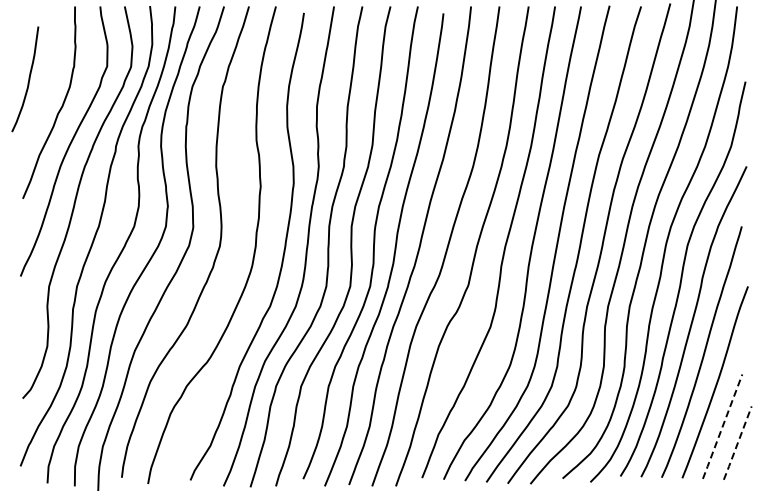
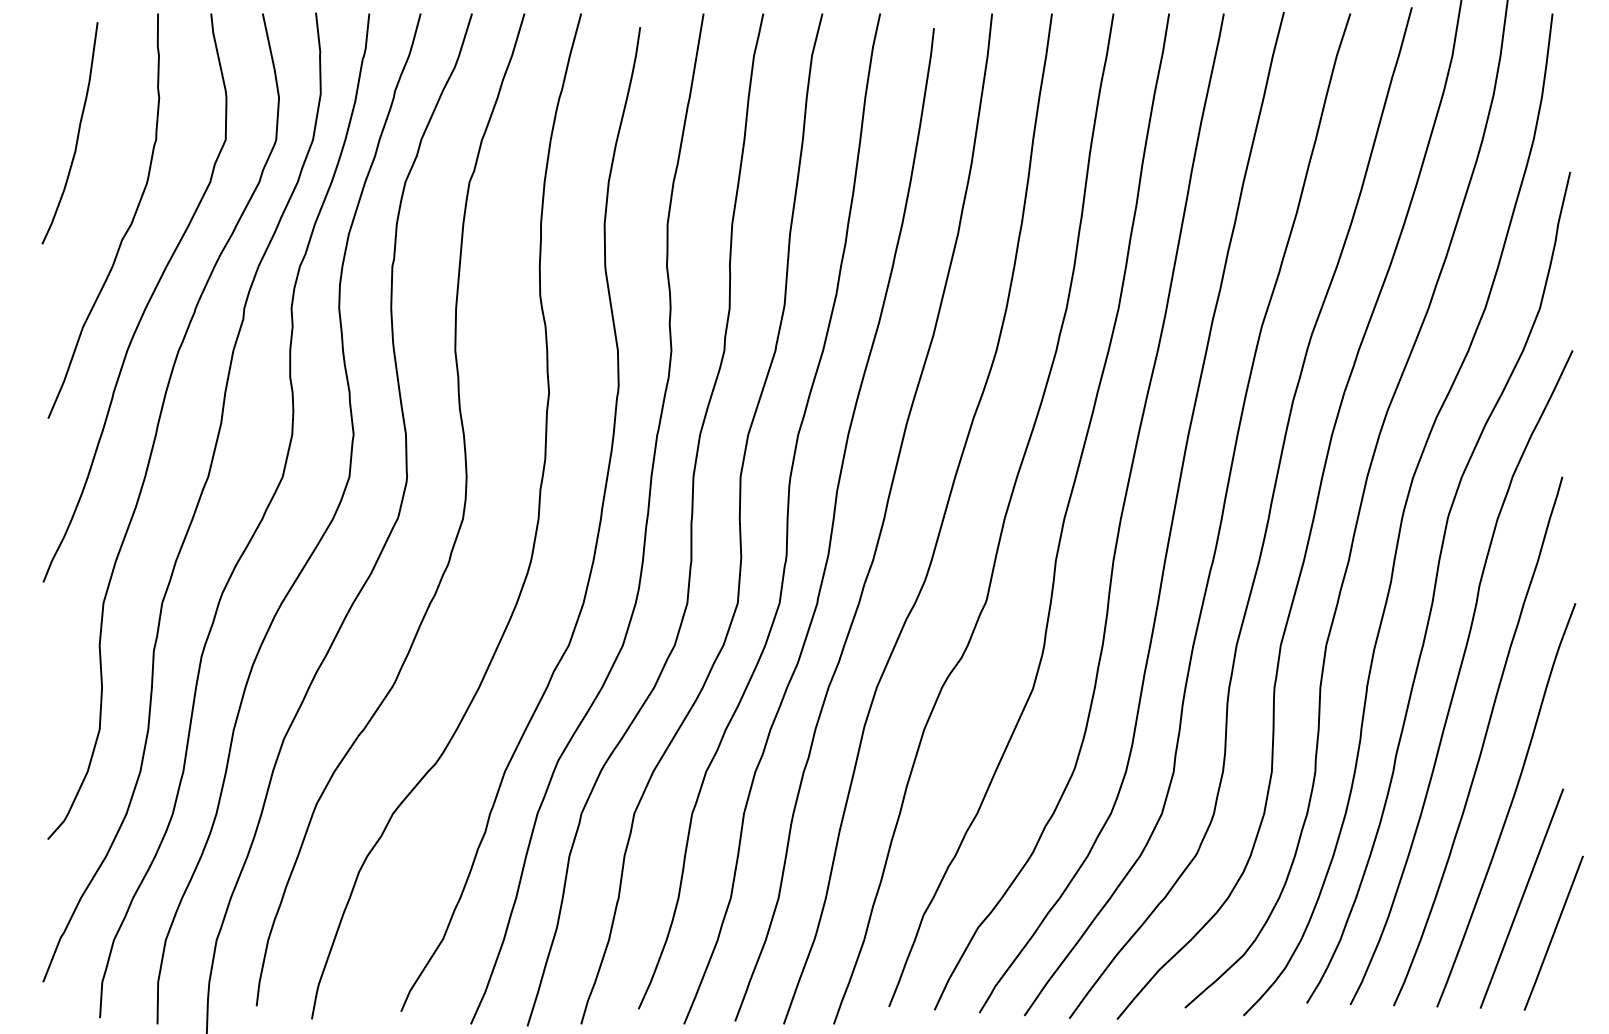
curve: (28, 79) -> (76, 133), moved
line: (722, 427) -> (1521, 900), dashed -> solid
line: (737, 443) -> (1553, 934), dashed -> solid

